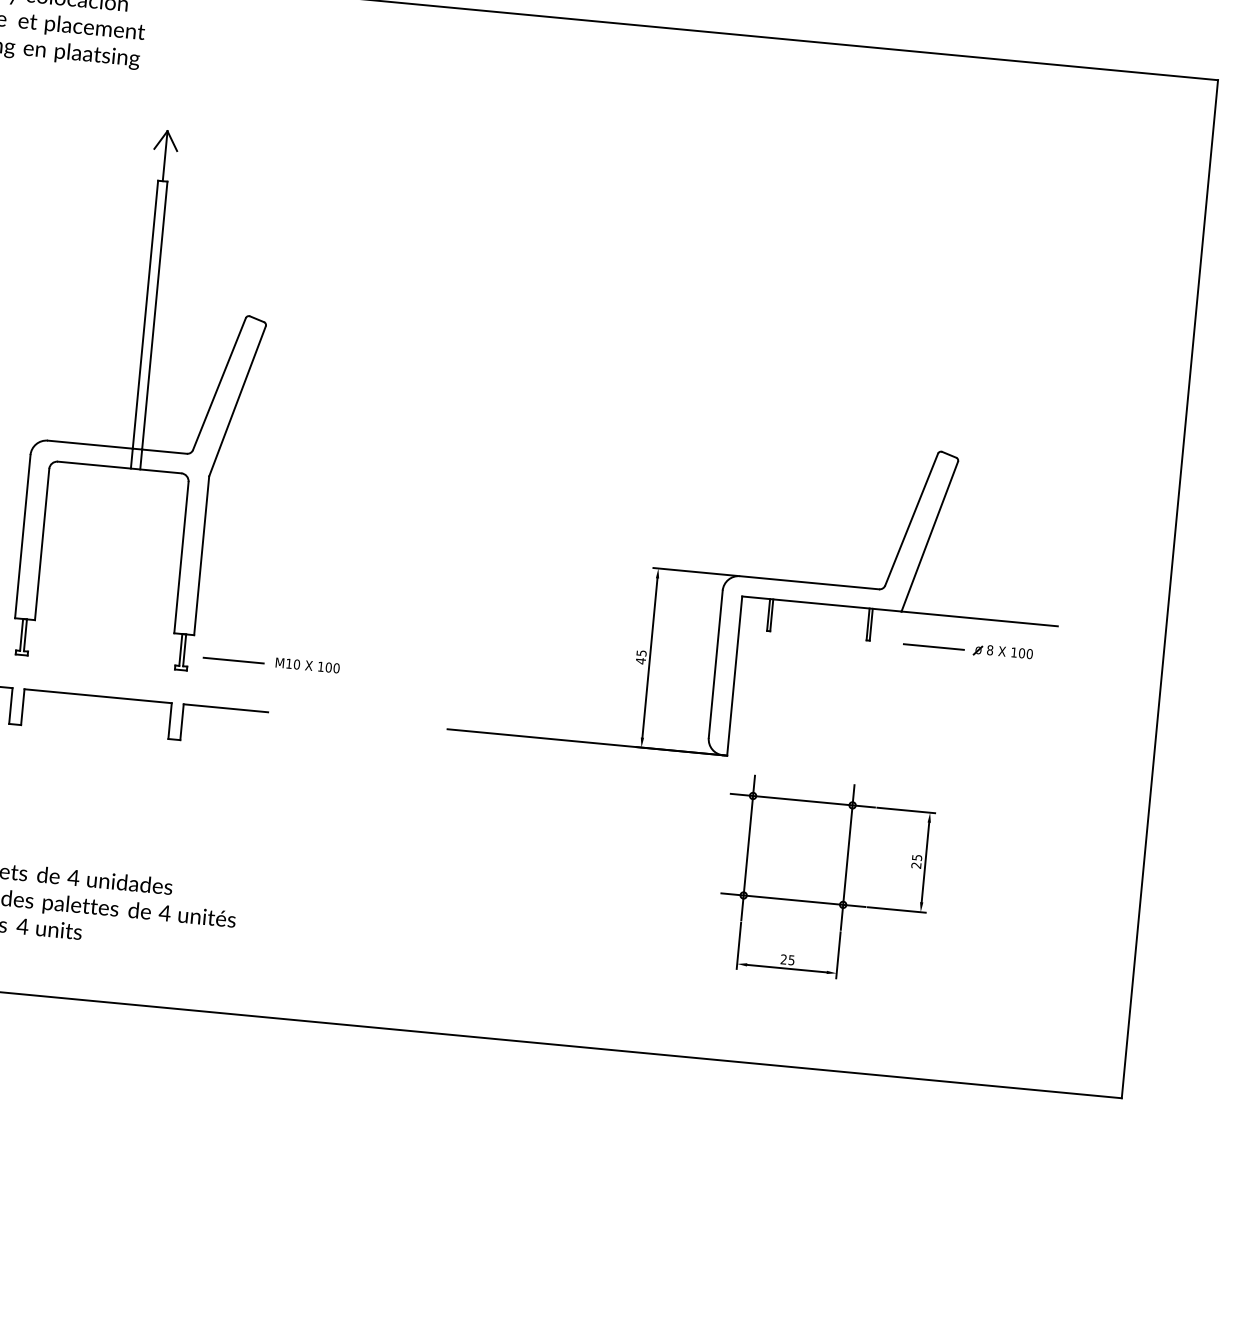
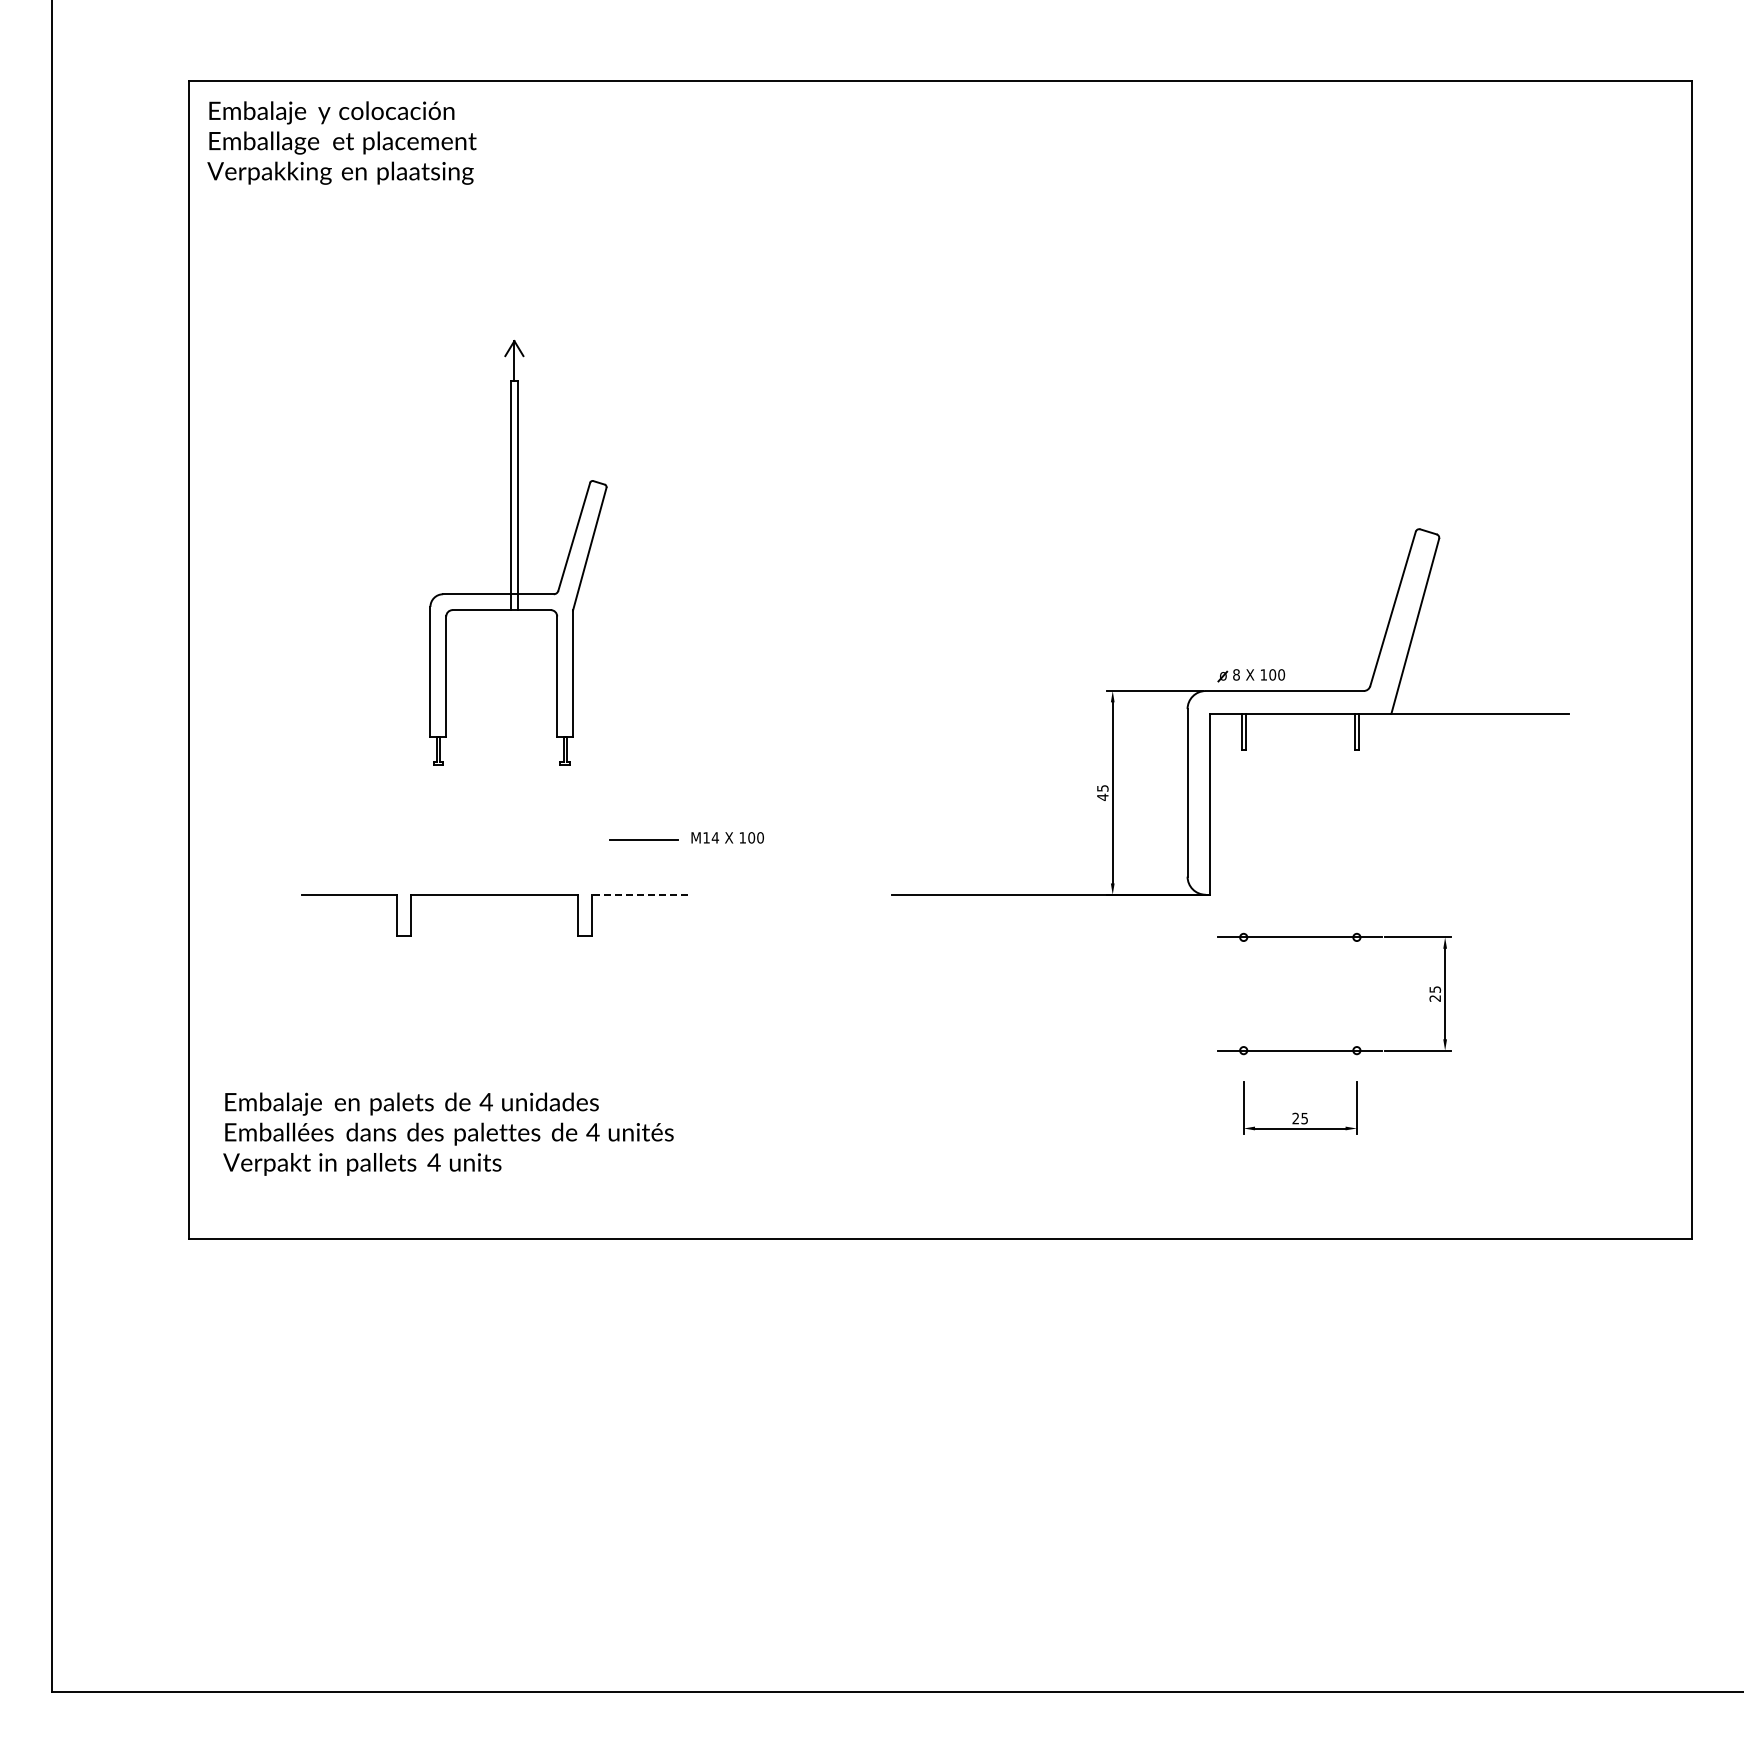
part: (147, 397) -> (518, 552), size x0.7
line: (933, 647) -> (1431, 750), removed
part: (1003, 652) -> (1251, 675), moved
text: (297, 664) -> (715, 837), M10 -> M14
line: (225, 708) -> (639, 894), solid -> dashed
line: (747, 847) -> (1243, 996), removed
line: (847, 857) -> (1356, 996), removed

